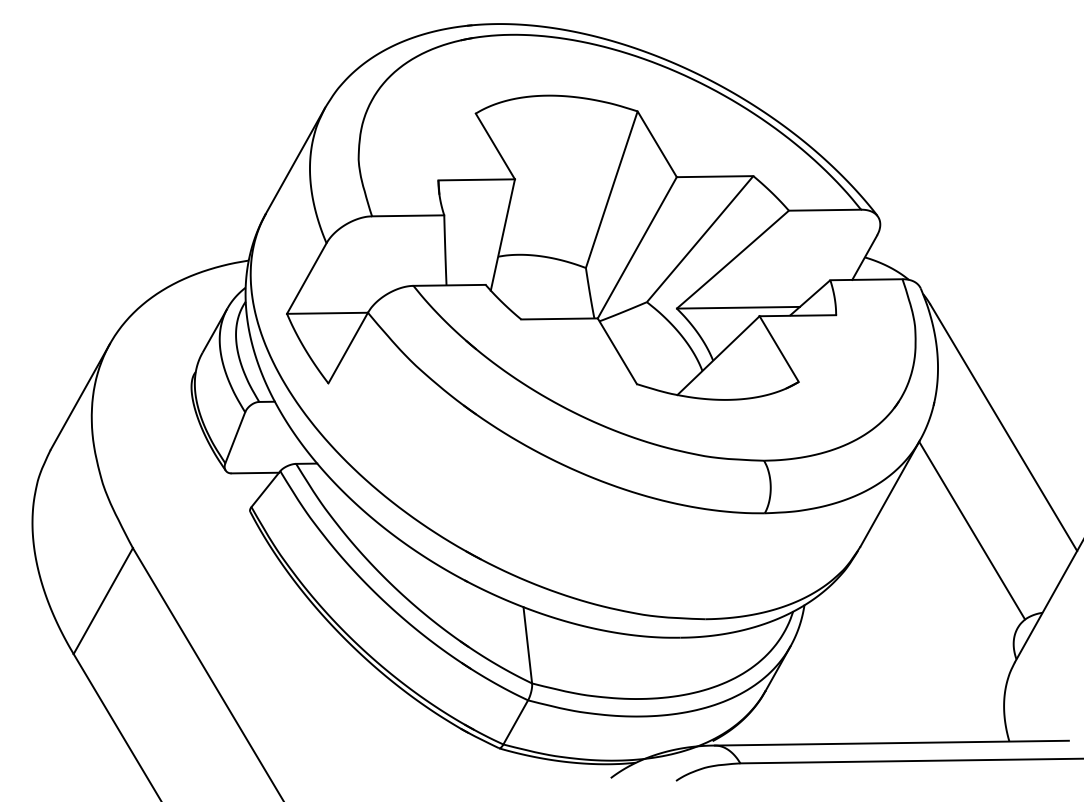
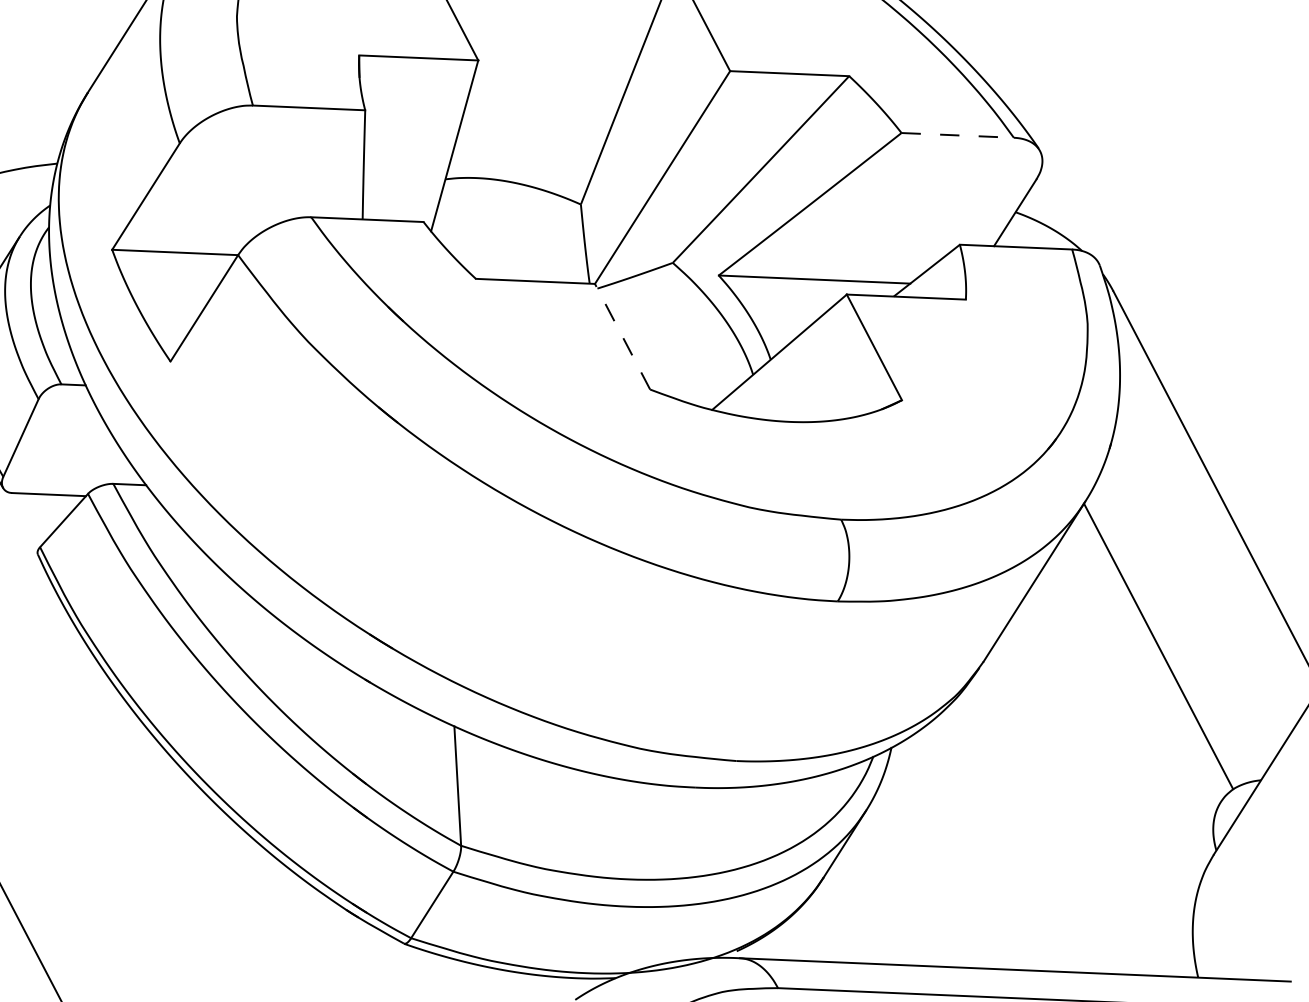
line: (825, 210) -> (958, 135), solid -> dashed
line: (617, 350) -> (622, 335), solid -> dashed

